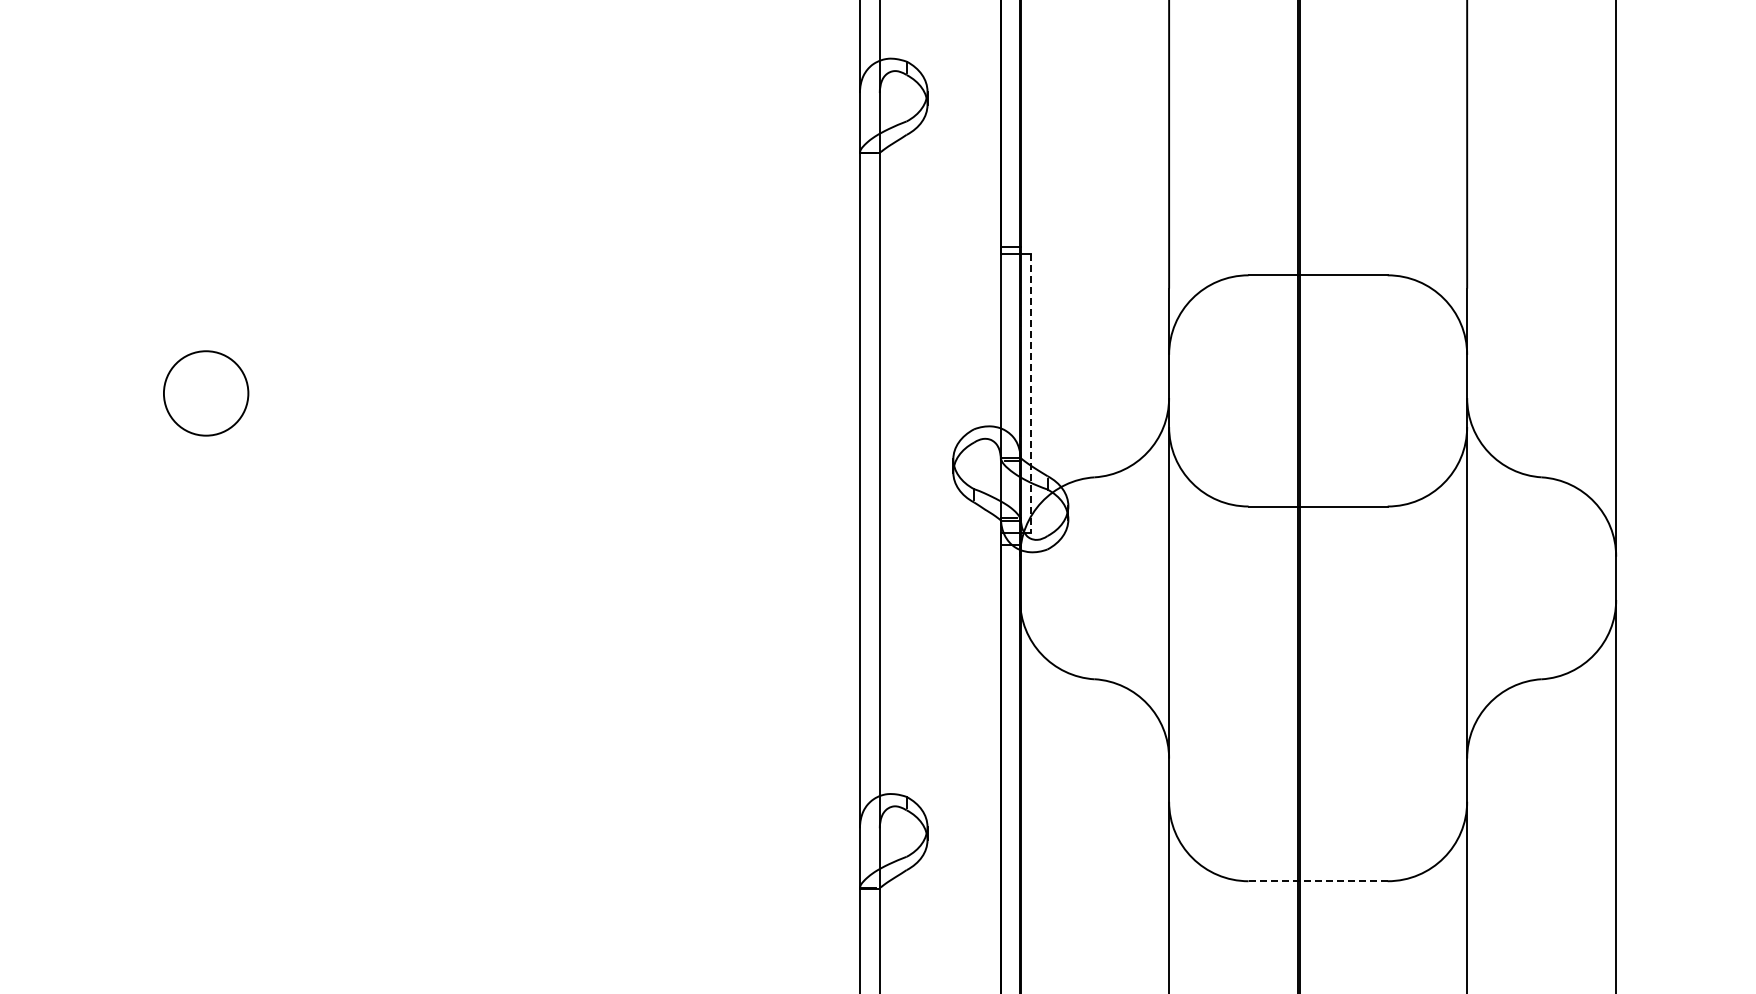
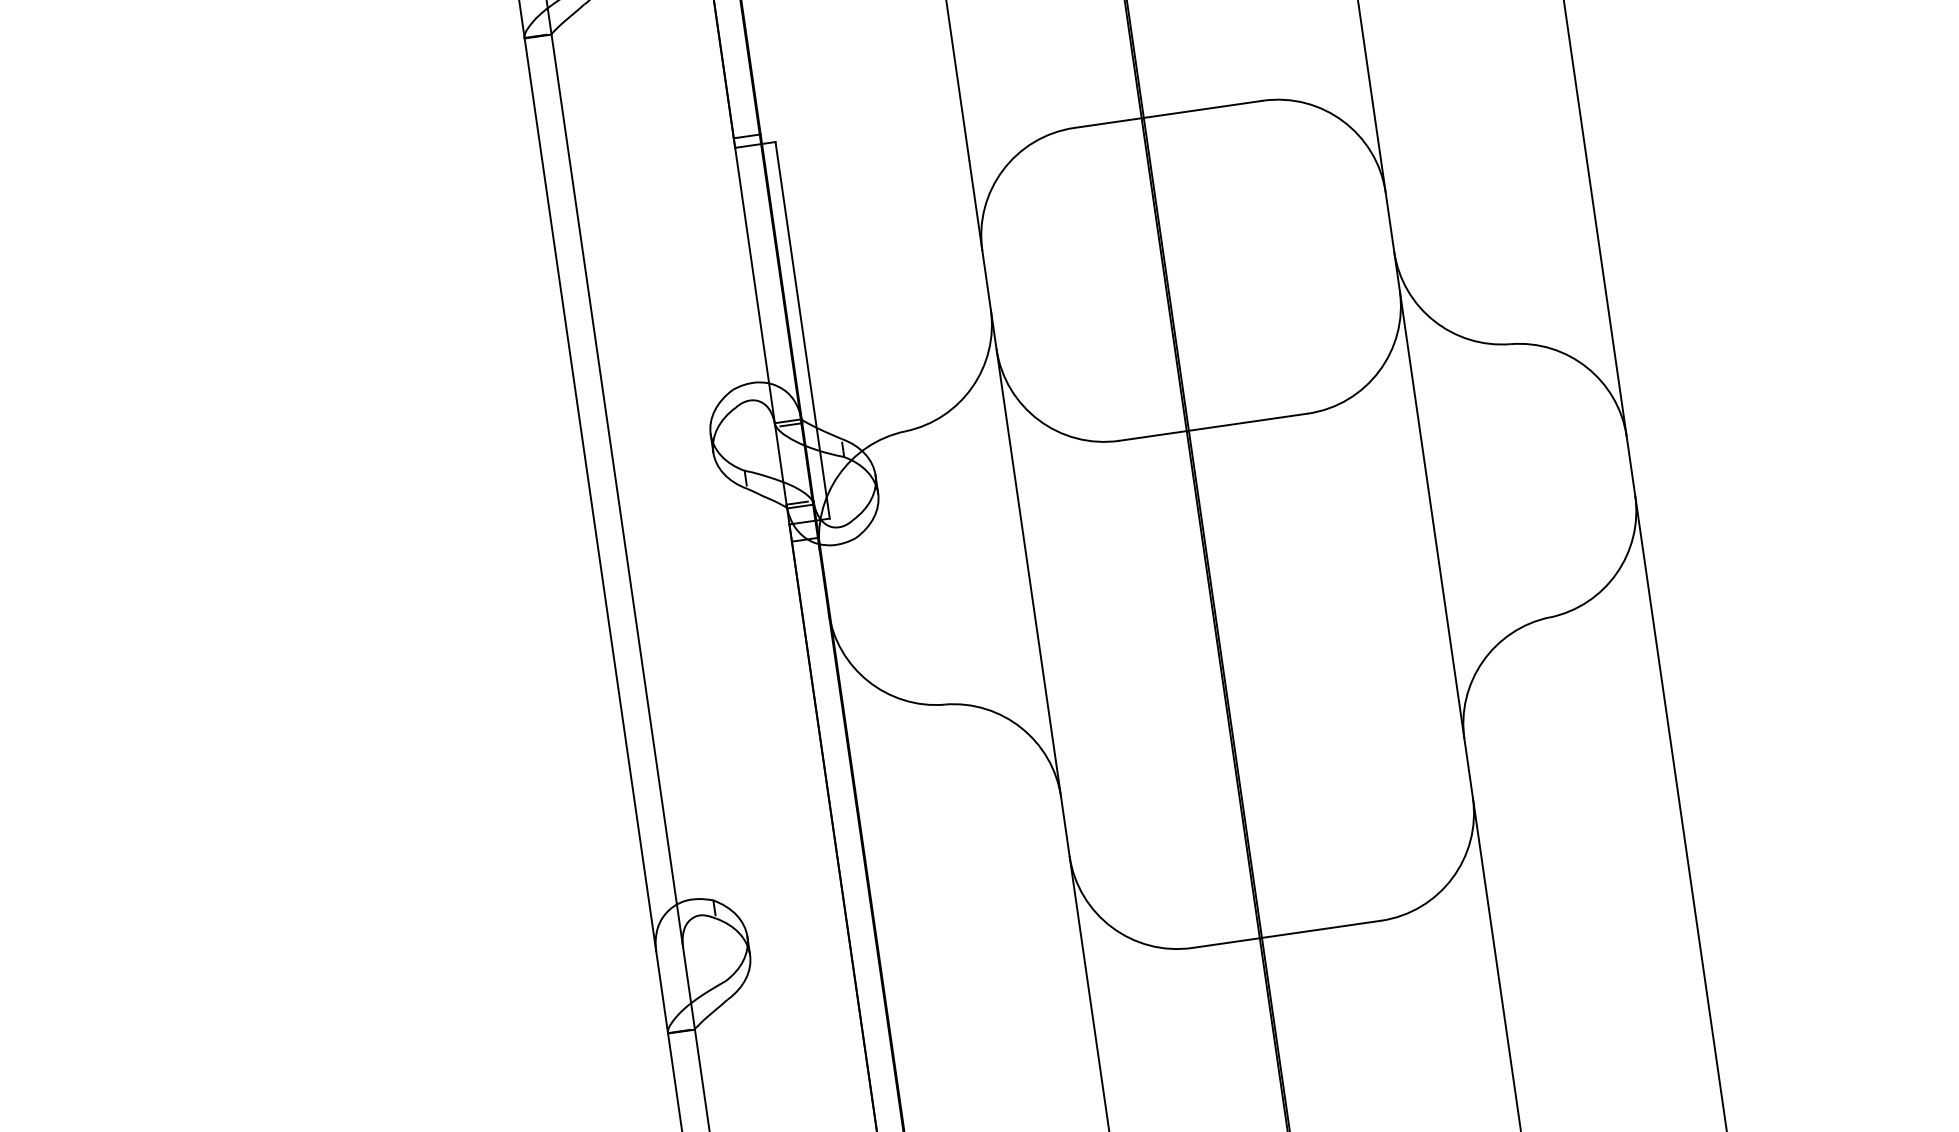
line: (1030, 394) -> (802, 331), dashed -> solid
line: (1318, 881) -> (1287, 934), dashed -> solid

